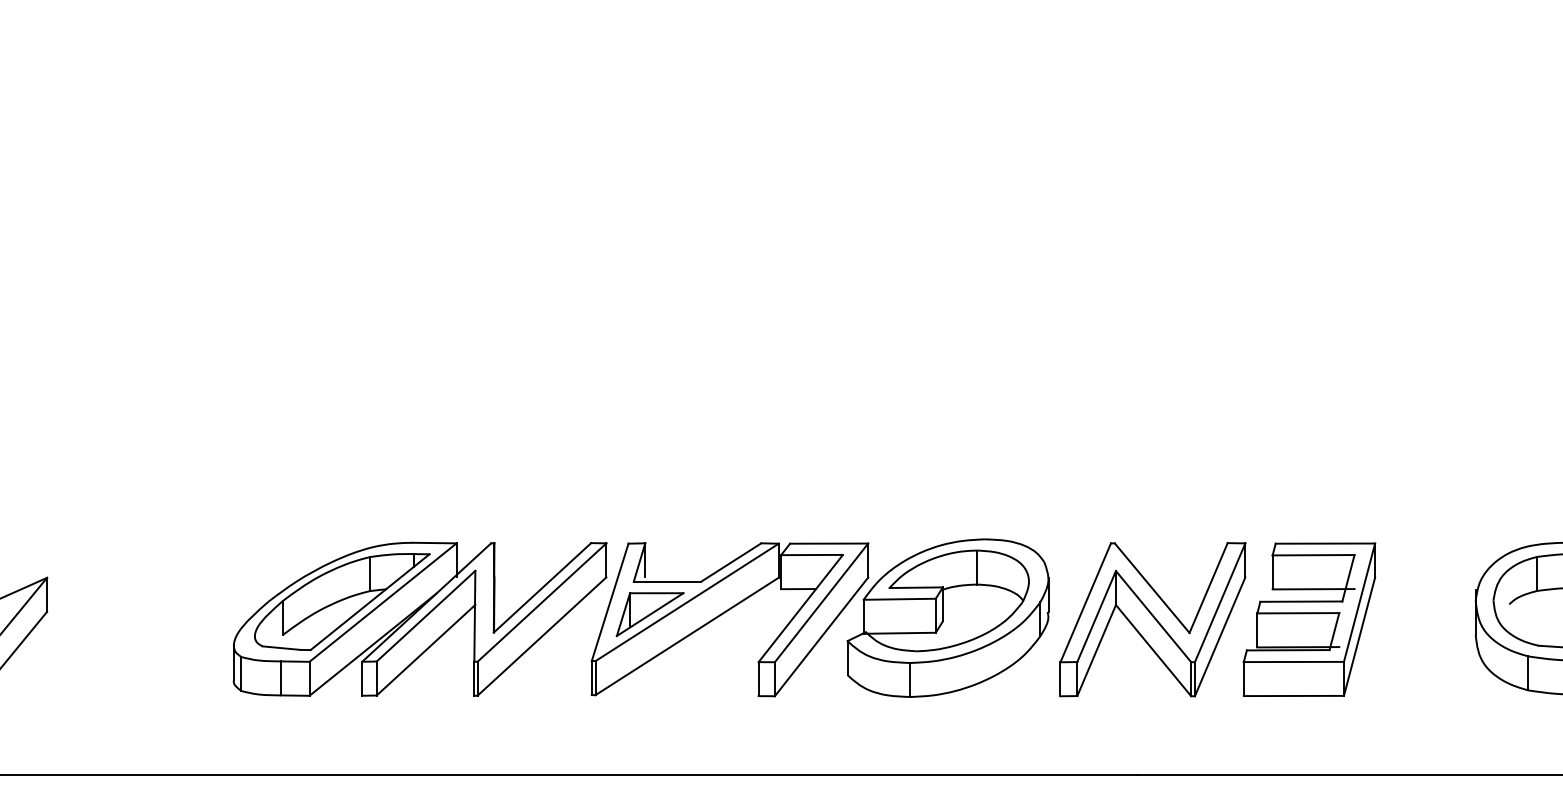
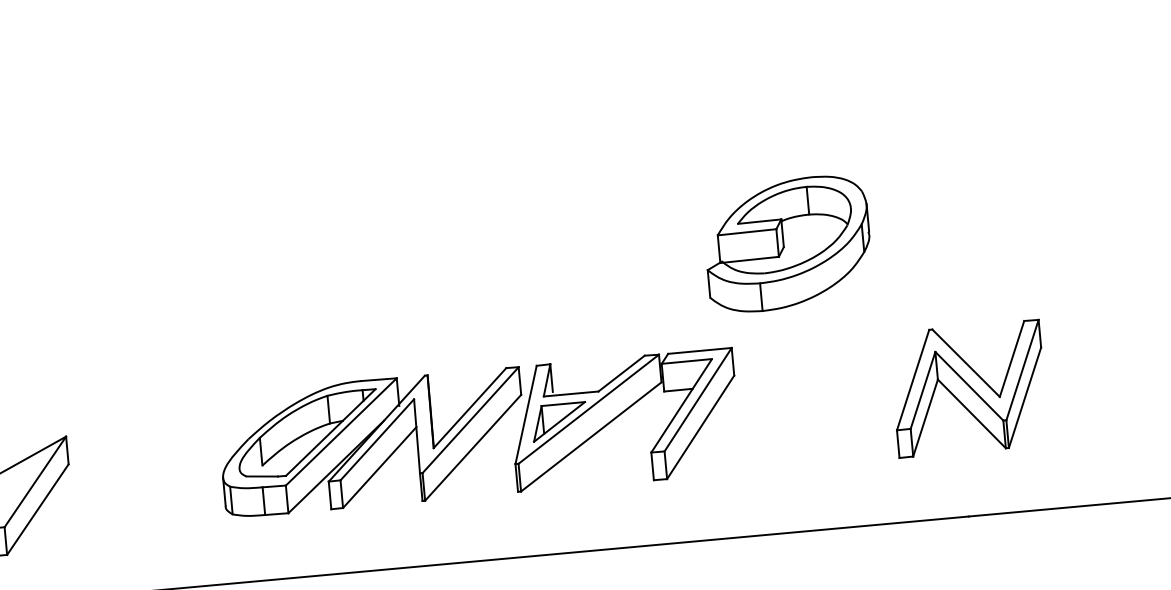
part: (947, 617) -> (787, 243), moved
part: (1309, 619) -> (1096, 377), removed

